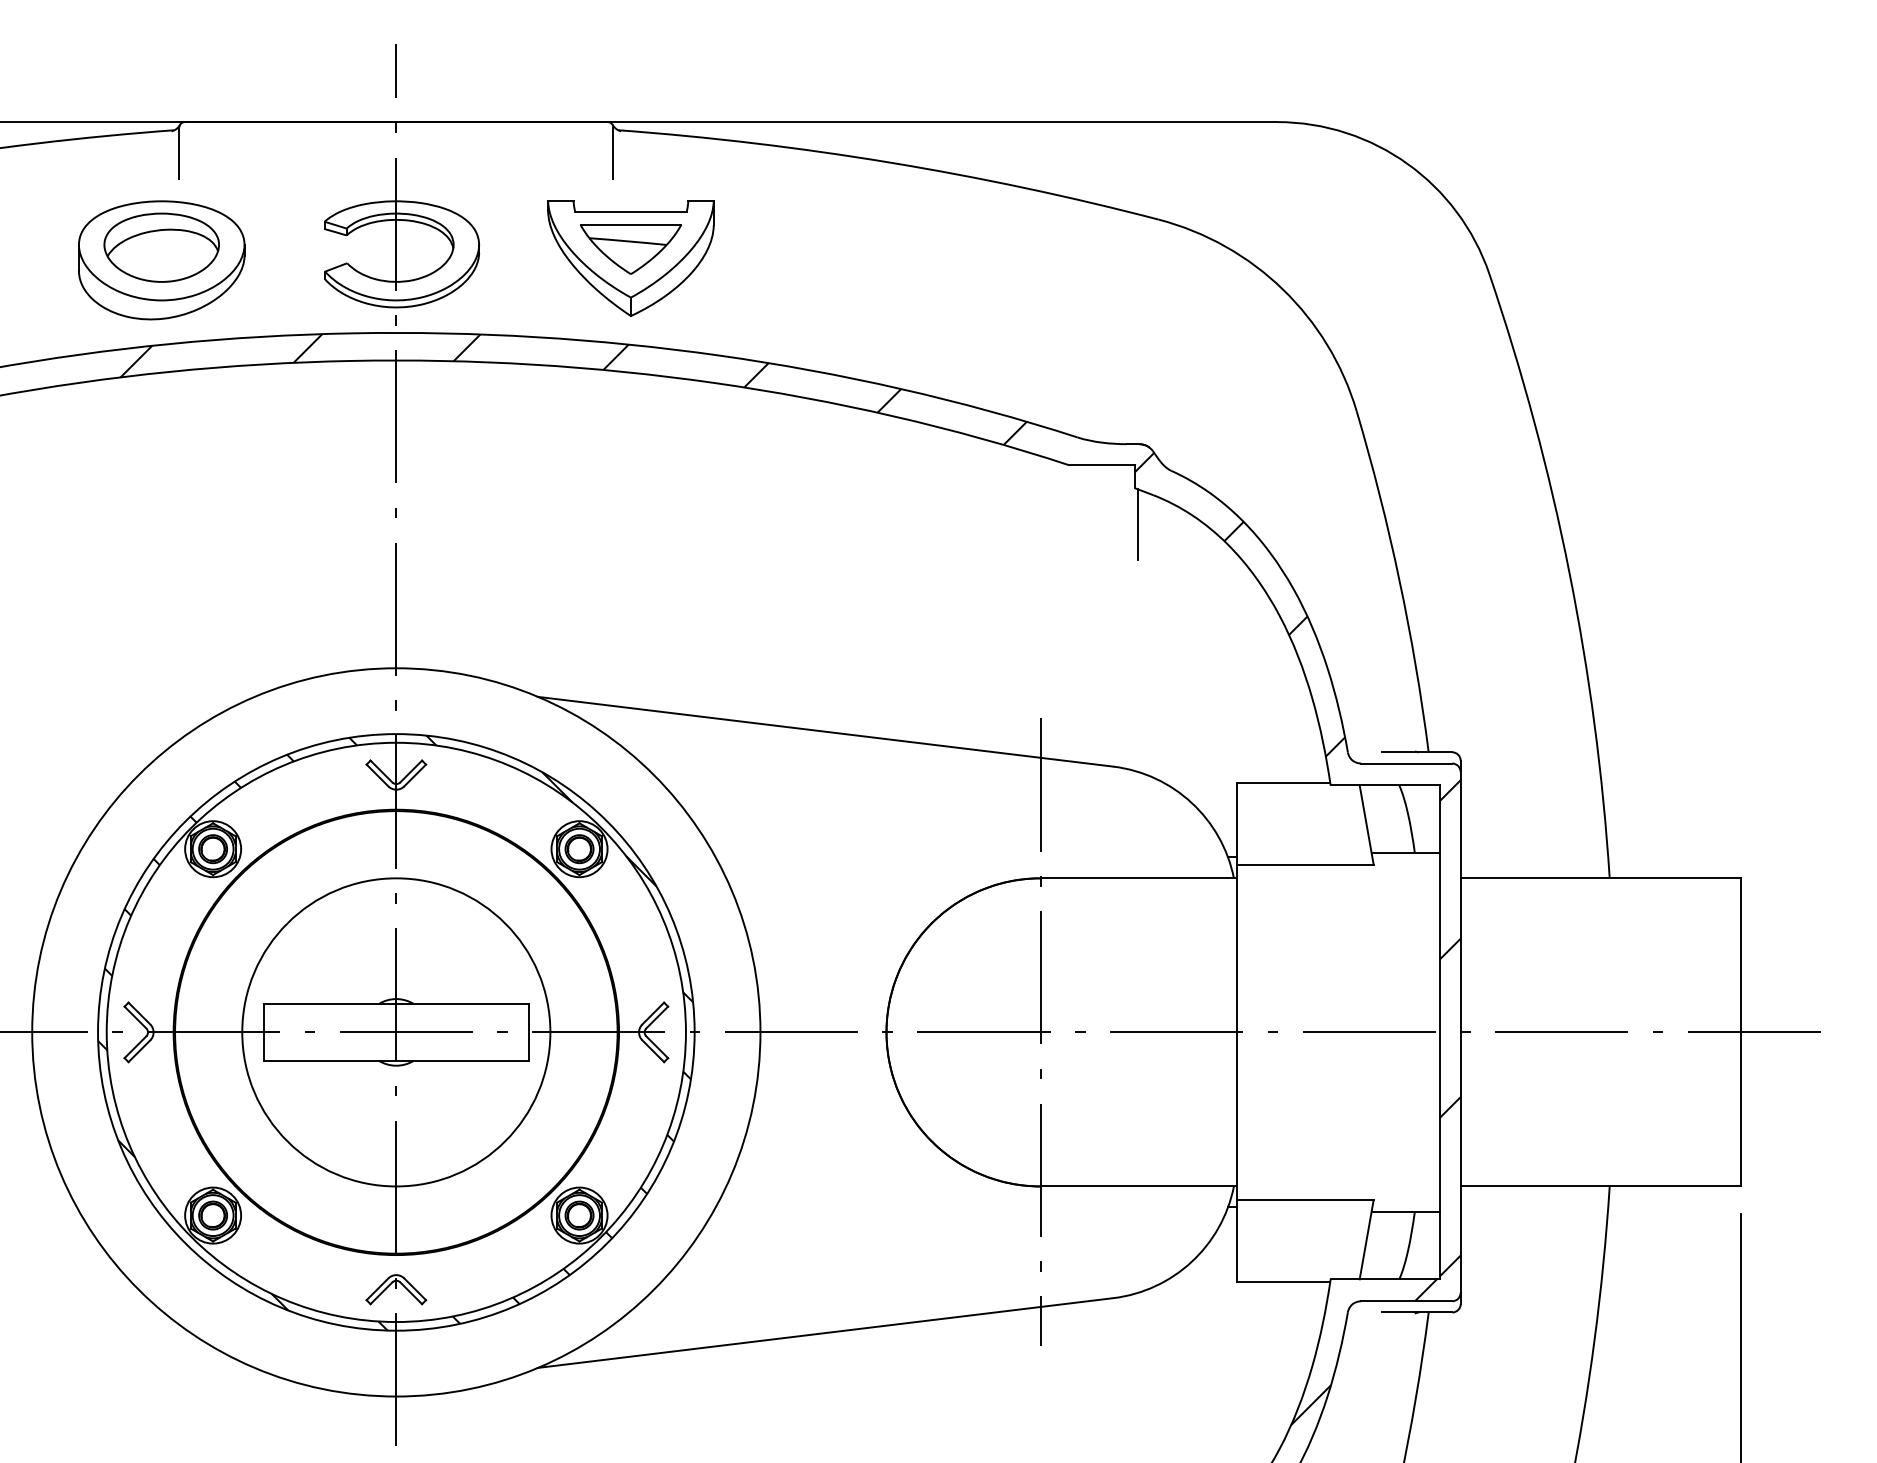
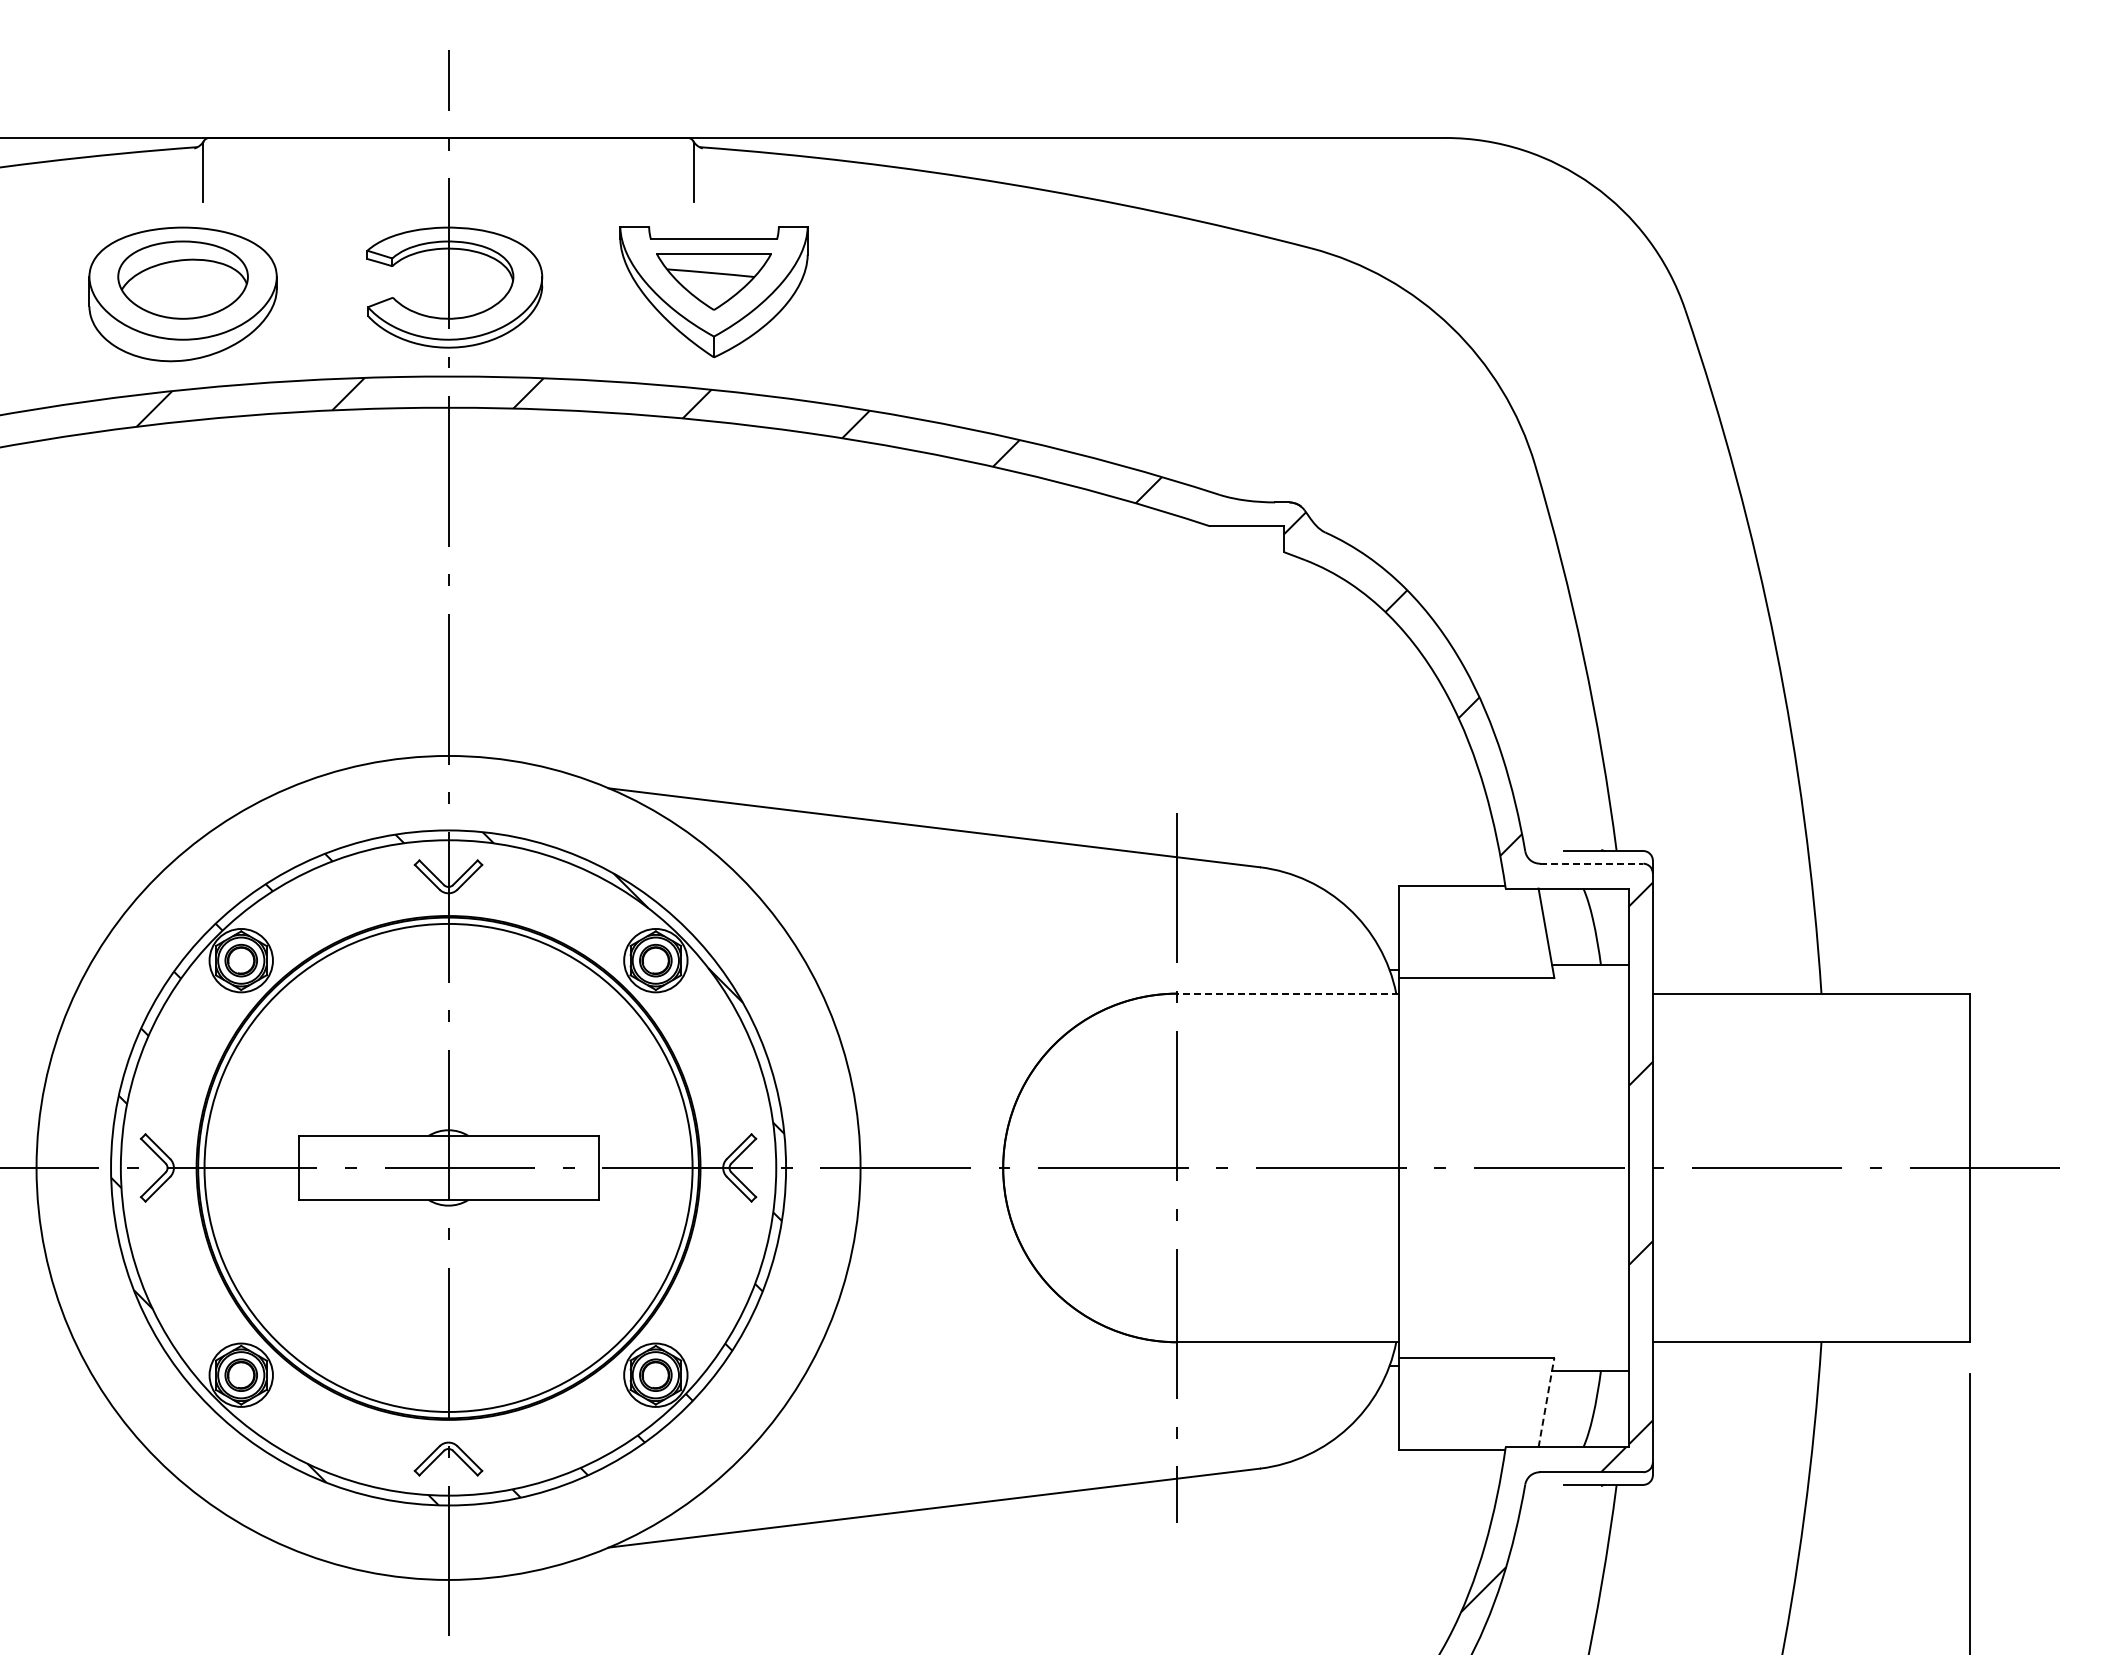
line: (1137, 524) -> (1287, 593), removed
line: (1406, 763) -> (1591, 863), solid -> dashed
line: (1138, 878) -> (1288, 993), solid -> dashed
circle: (396, 1031) -> (448, 1167), size x1.4
line: (1366, 1239) -> (1546, 1402), solid -> dashed

